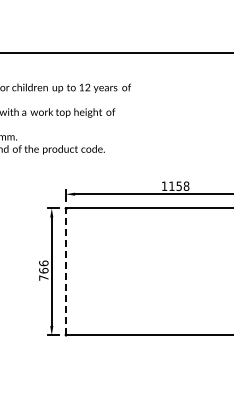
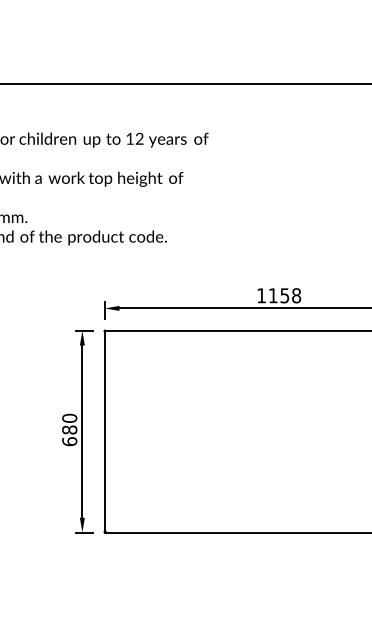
text: (43, 270) -> (69, 429), 766 -> 680
line: (65, 271) -> (104, 431), dashed -> solid

